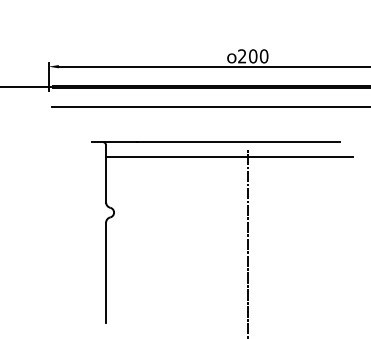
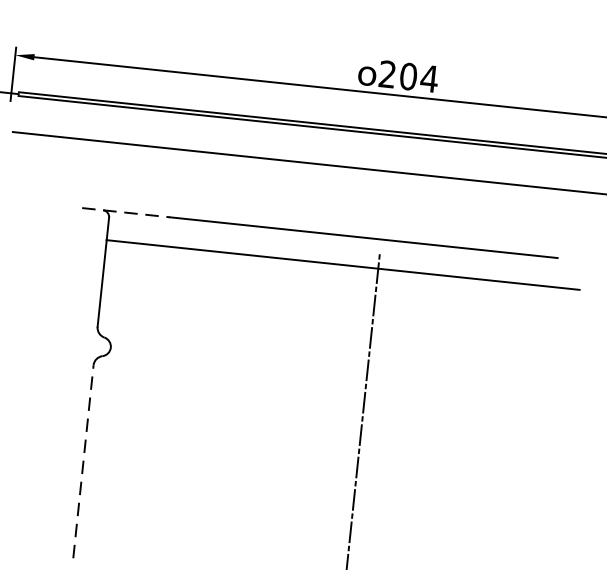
text: (263, 56) -> (428, 78), 200 -> 204
line: (114, 142) -> (125, 213), solid -> dashed
line: (106, 272) -> (84, 460), solid -> dashed

